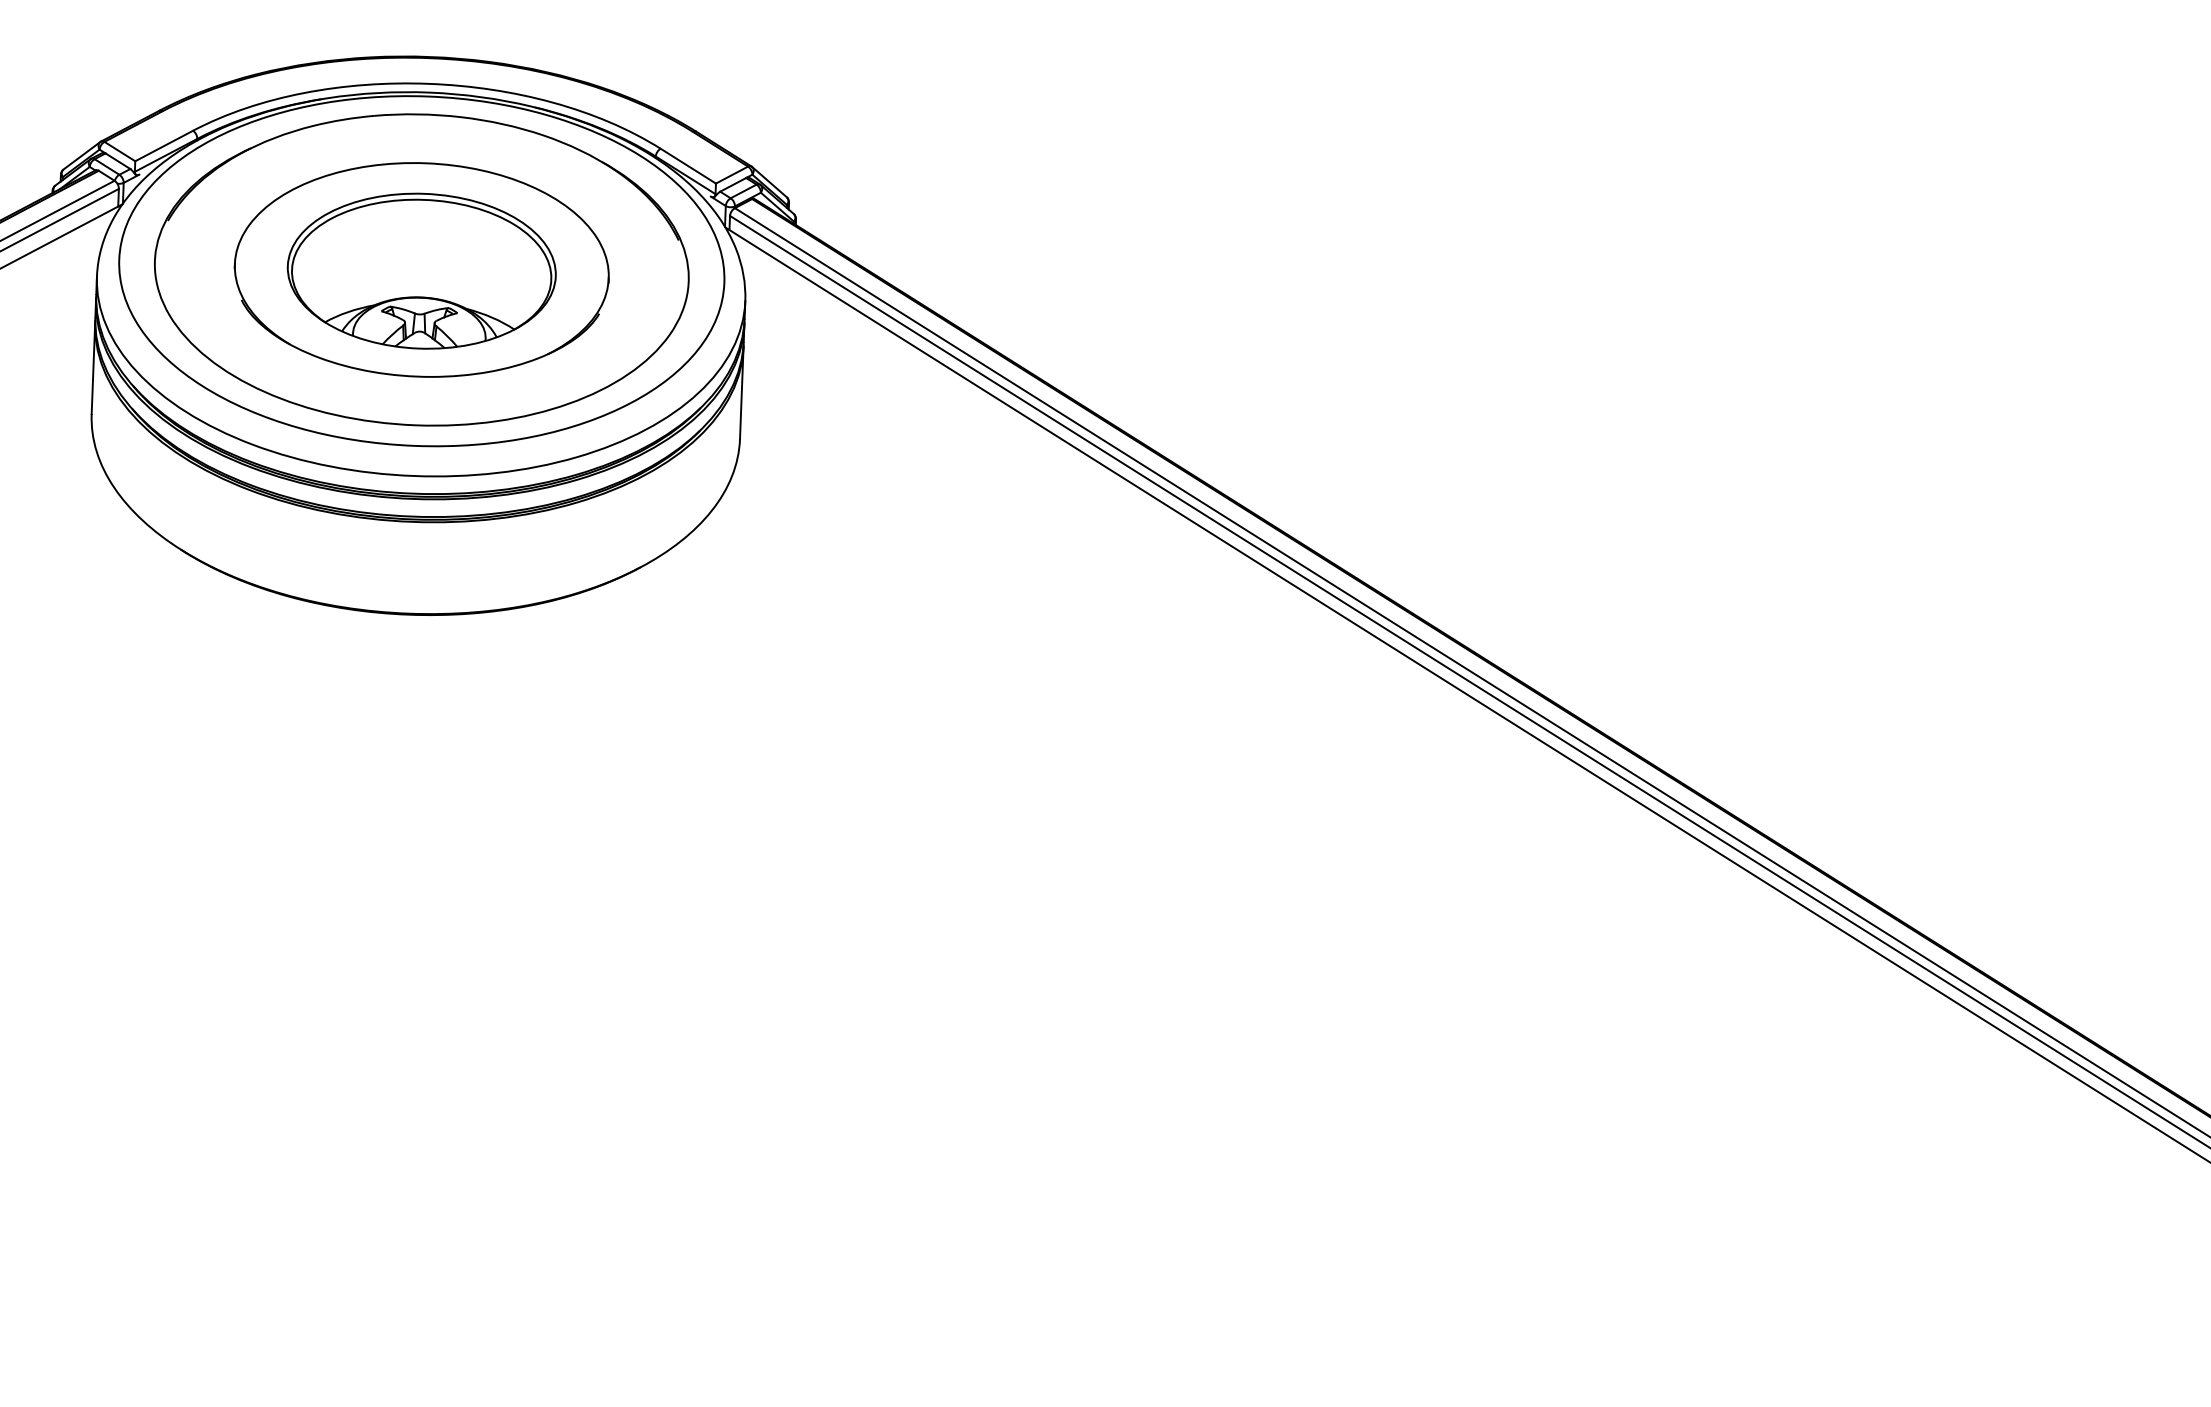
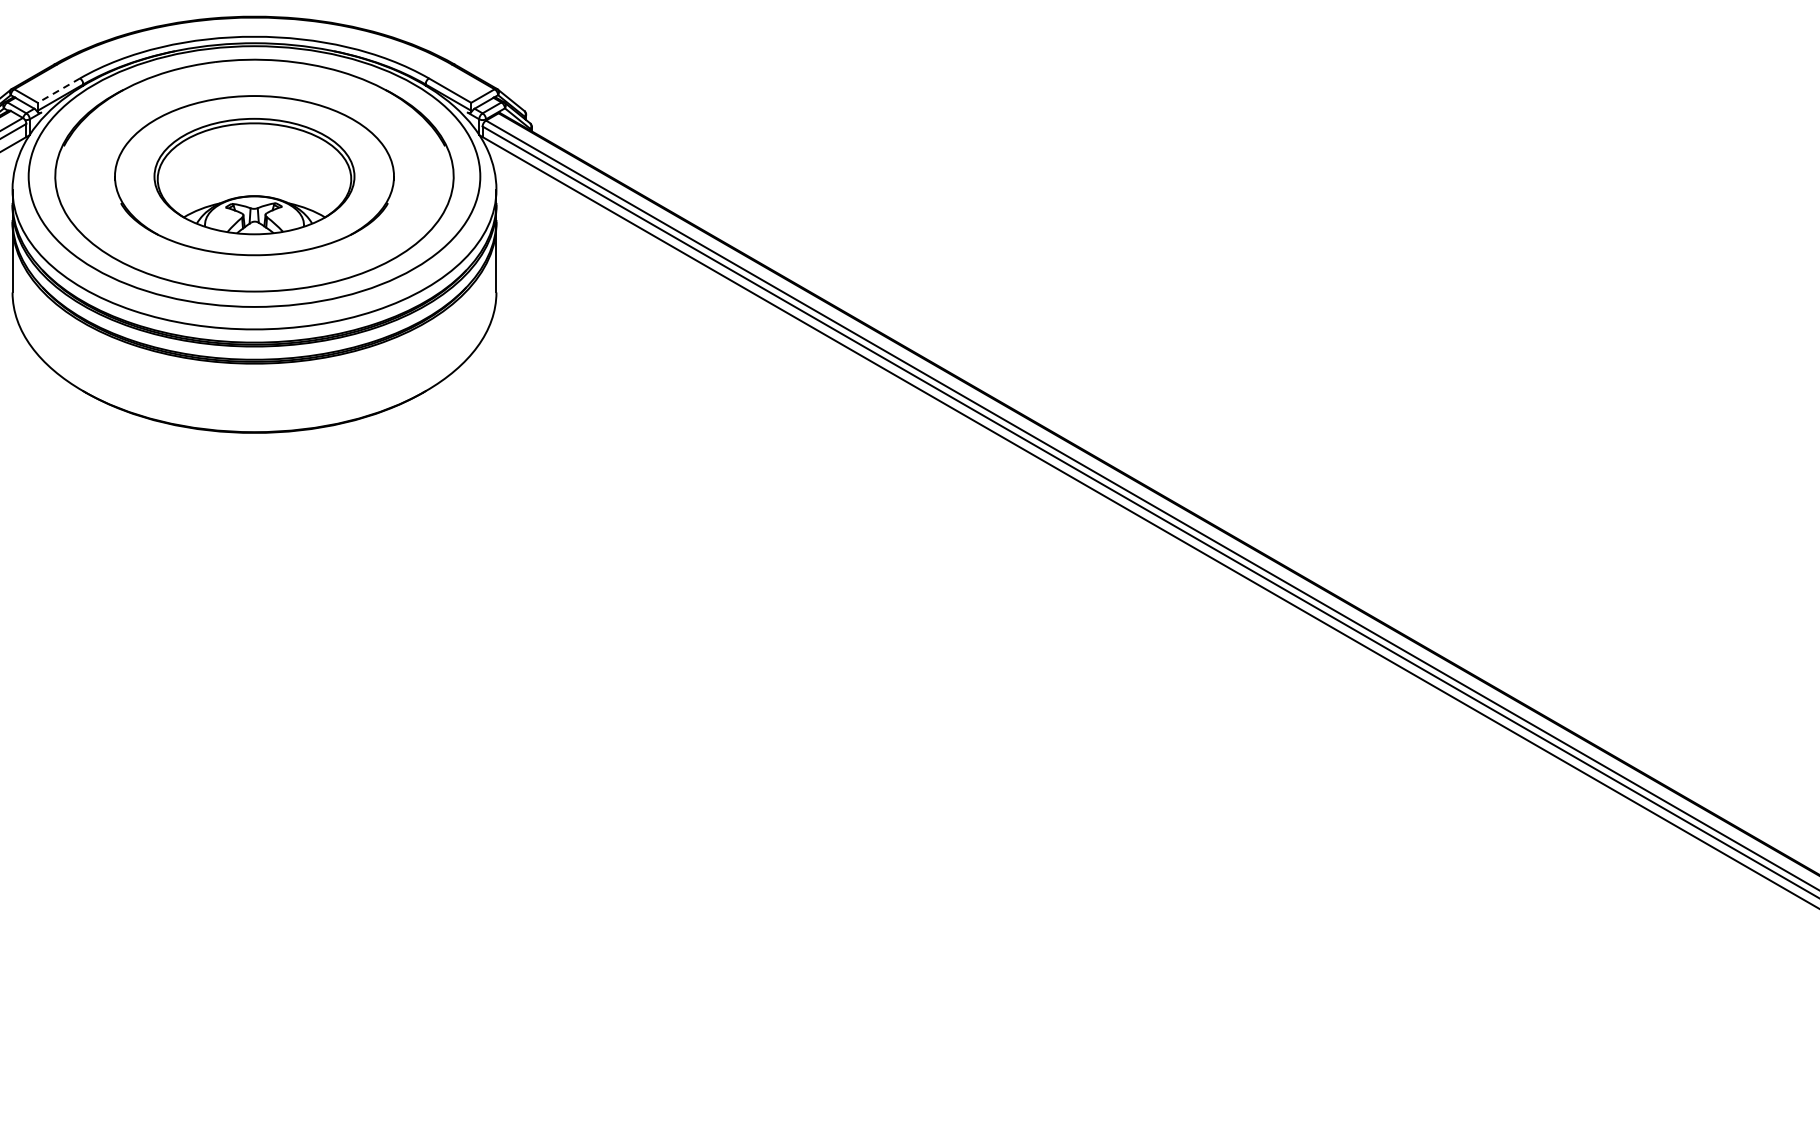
line: (163, 145) -> (58, 90), solid -> dashed

